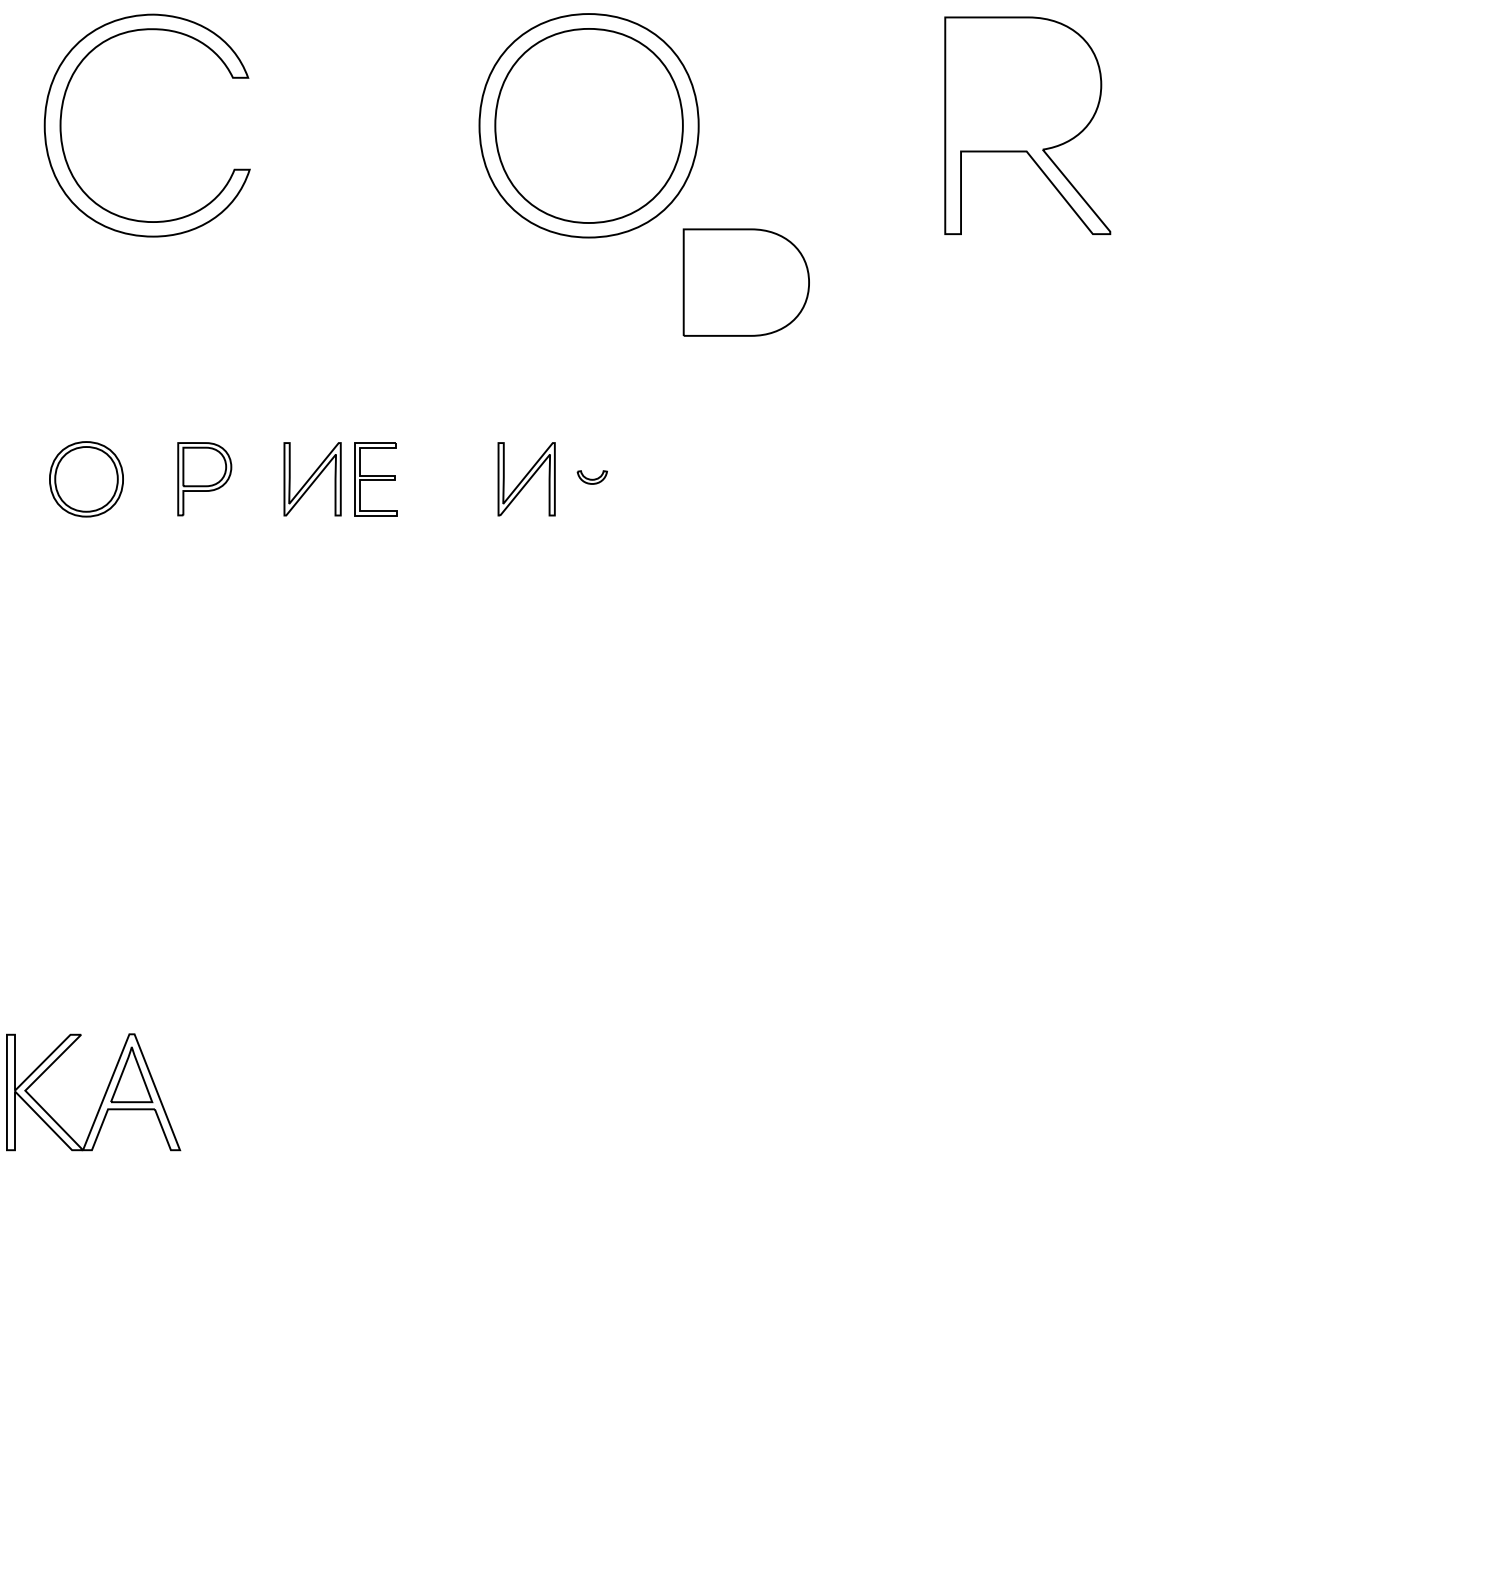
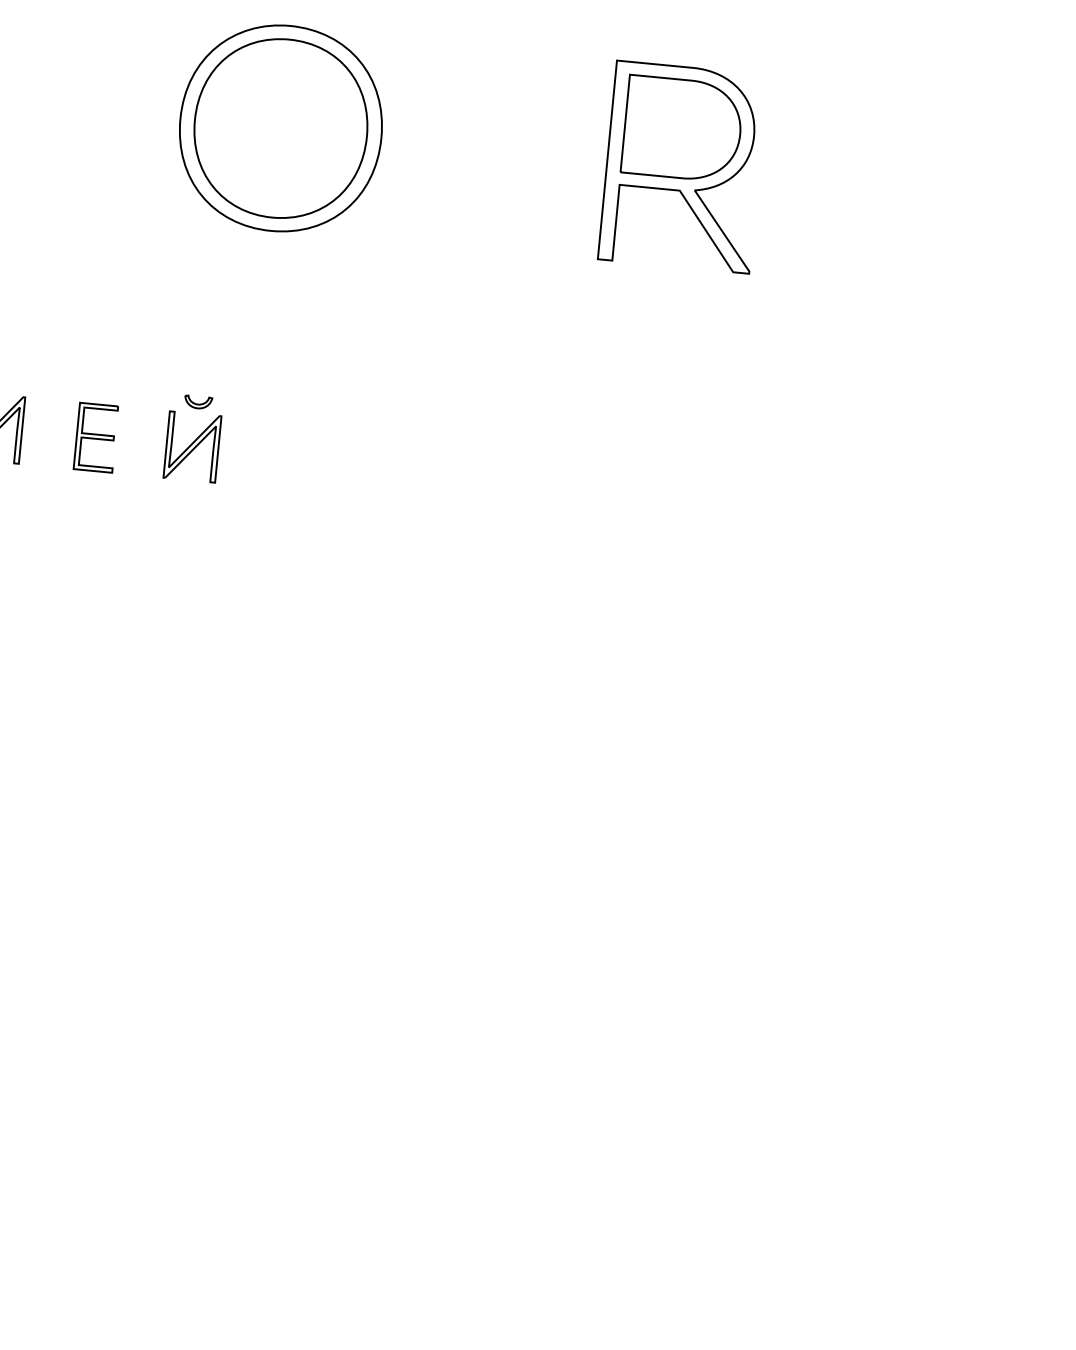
part: (745, 282) -> (681, 128), moved
part: (591, 477) -> (197, 402), moved
part: (375, 479) -> (96, 437), moved

